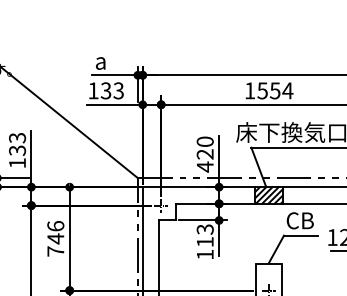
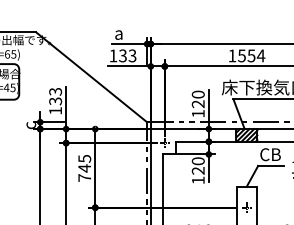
text: (205, 166) -> (198, 113), 420 -> 120
text: (55, 225) -> (84, 158), 746 -> 745
text: (204, 235) -> (197, 165), 113 -> 120

